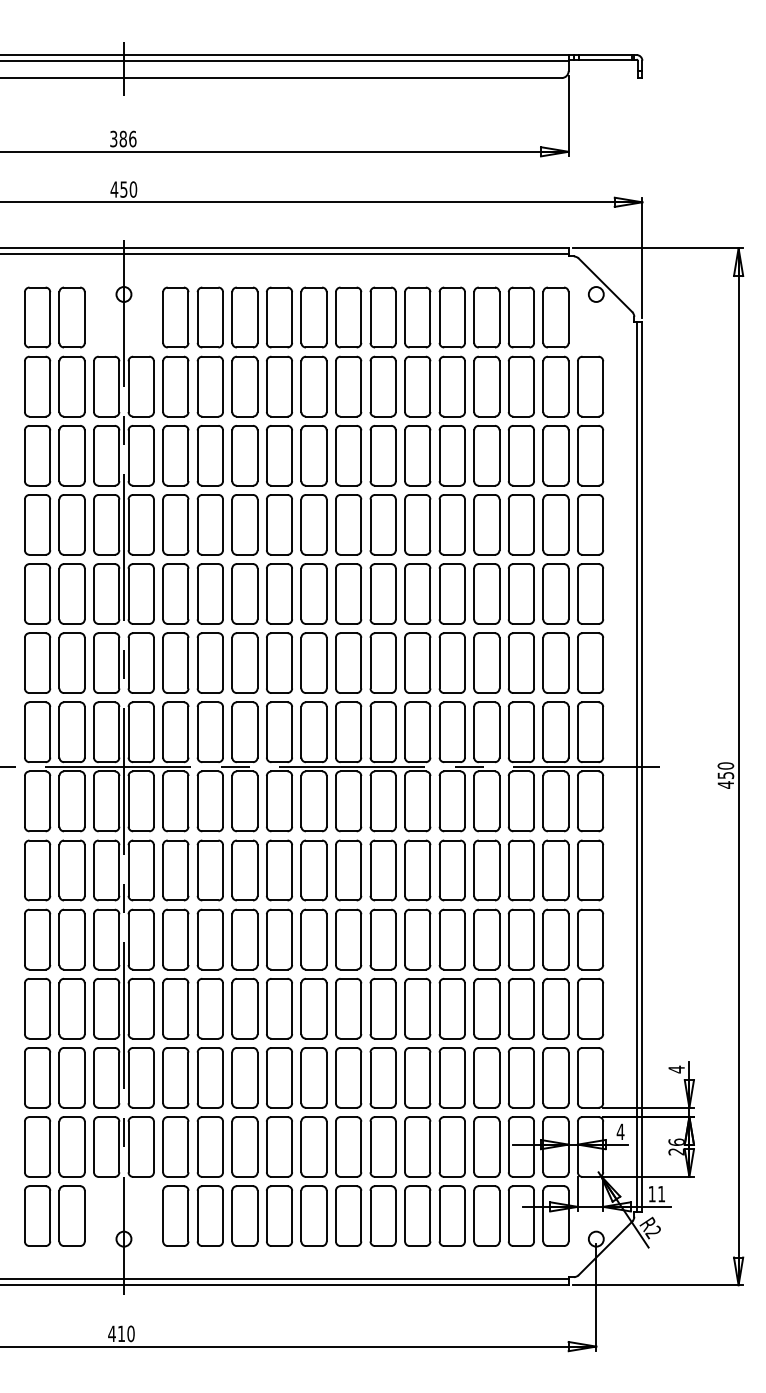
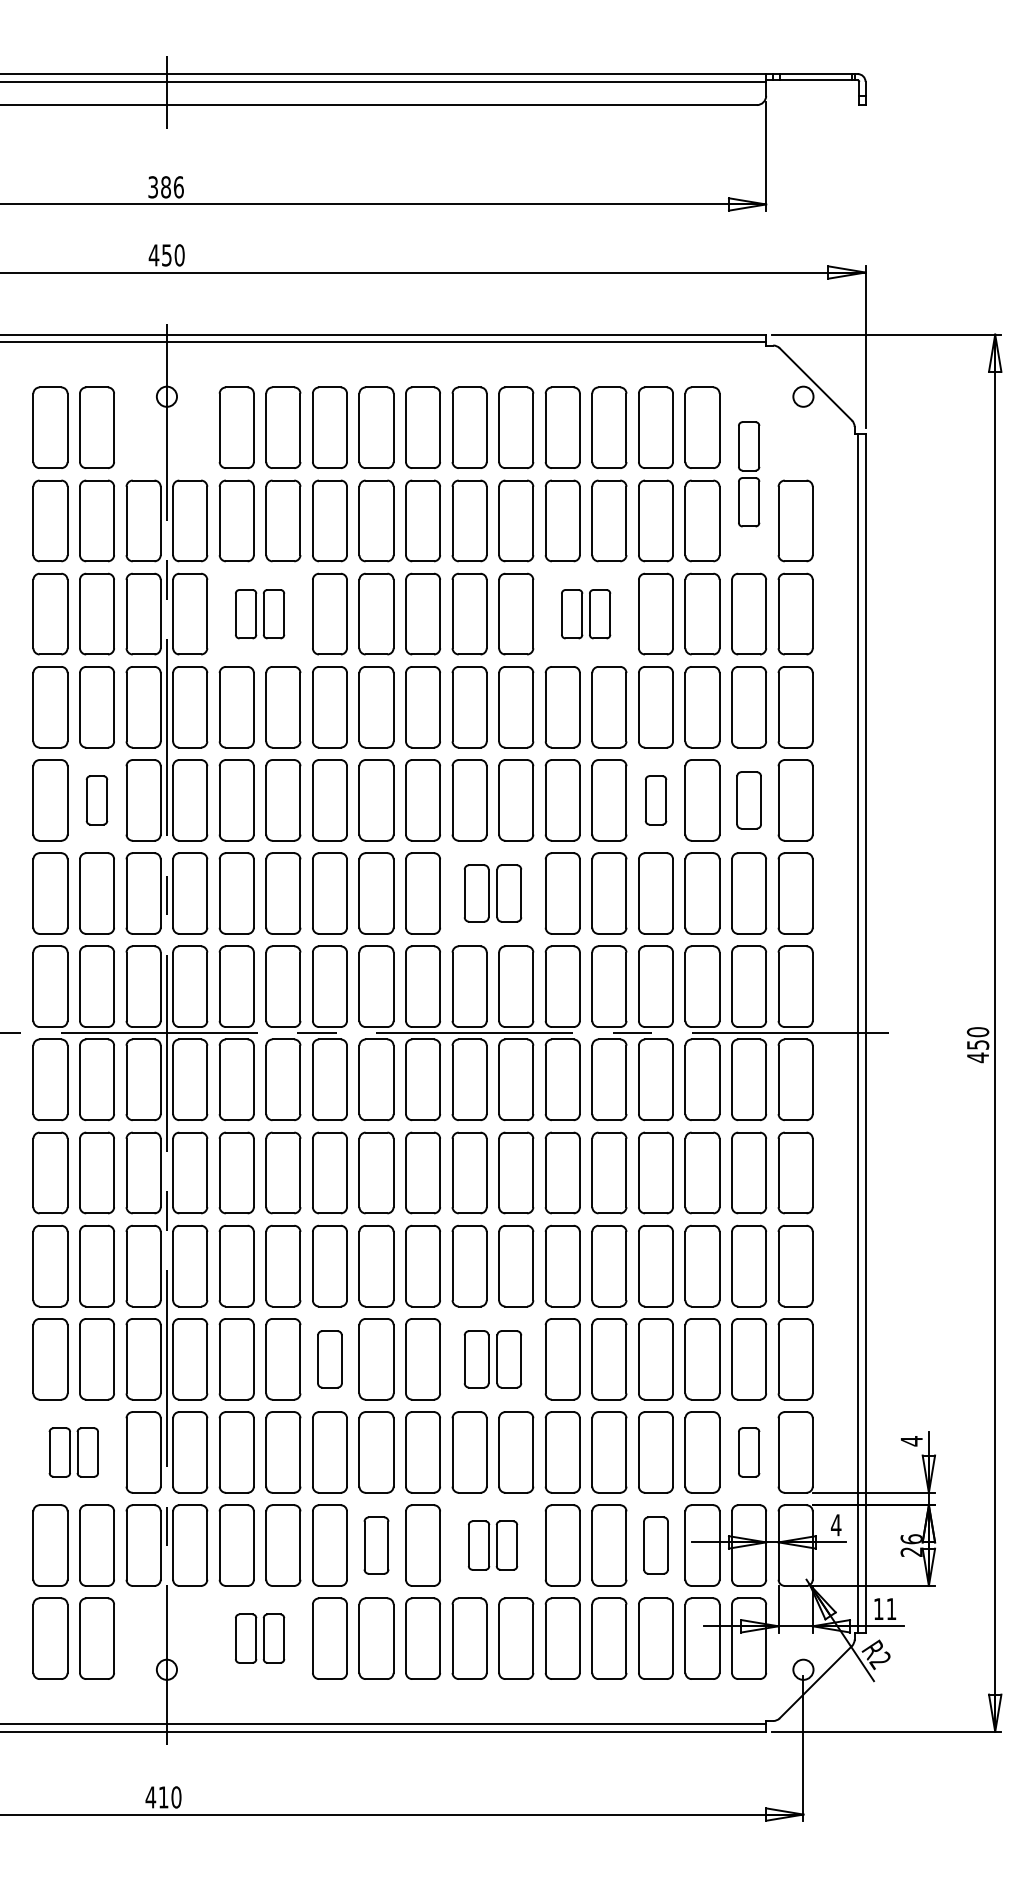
part: (555, 351) -> (748, 473), size x0.6
part: (192, 455) -> (259, 613), size x0.6
part: (434, 455) -> (585, 613), size x0.6
part: (71, 593) -> (96, 799), size x0.6
part: (486, 593) -> (655, 799), size x0.6
part: (555, 593) -> (748, 799), size x0.7
part: (365, 662) -> (492, 892), size x0.7
part: (244, 1008) -> (329, 1358), size x0.7
part: (365, 1008) -> (492, 1358), size x0.7
part: (54, 1077) -> (73, 1451), size x0.6
part: (555, 1077) -> (748, 1451), size x0.6
part: (279, 1146) -> (376, 1544), size x0.7
part: (365, 1146) -> (492, 1544), size x0.6
part: (486, 1146) -> (655, 1544), size x0.7
part: (192, 1215) -> (259, 1637), size x0.6

